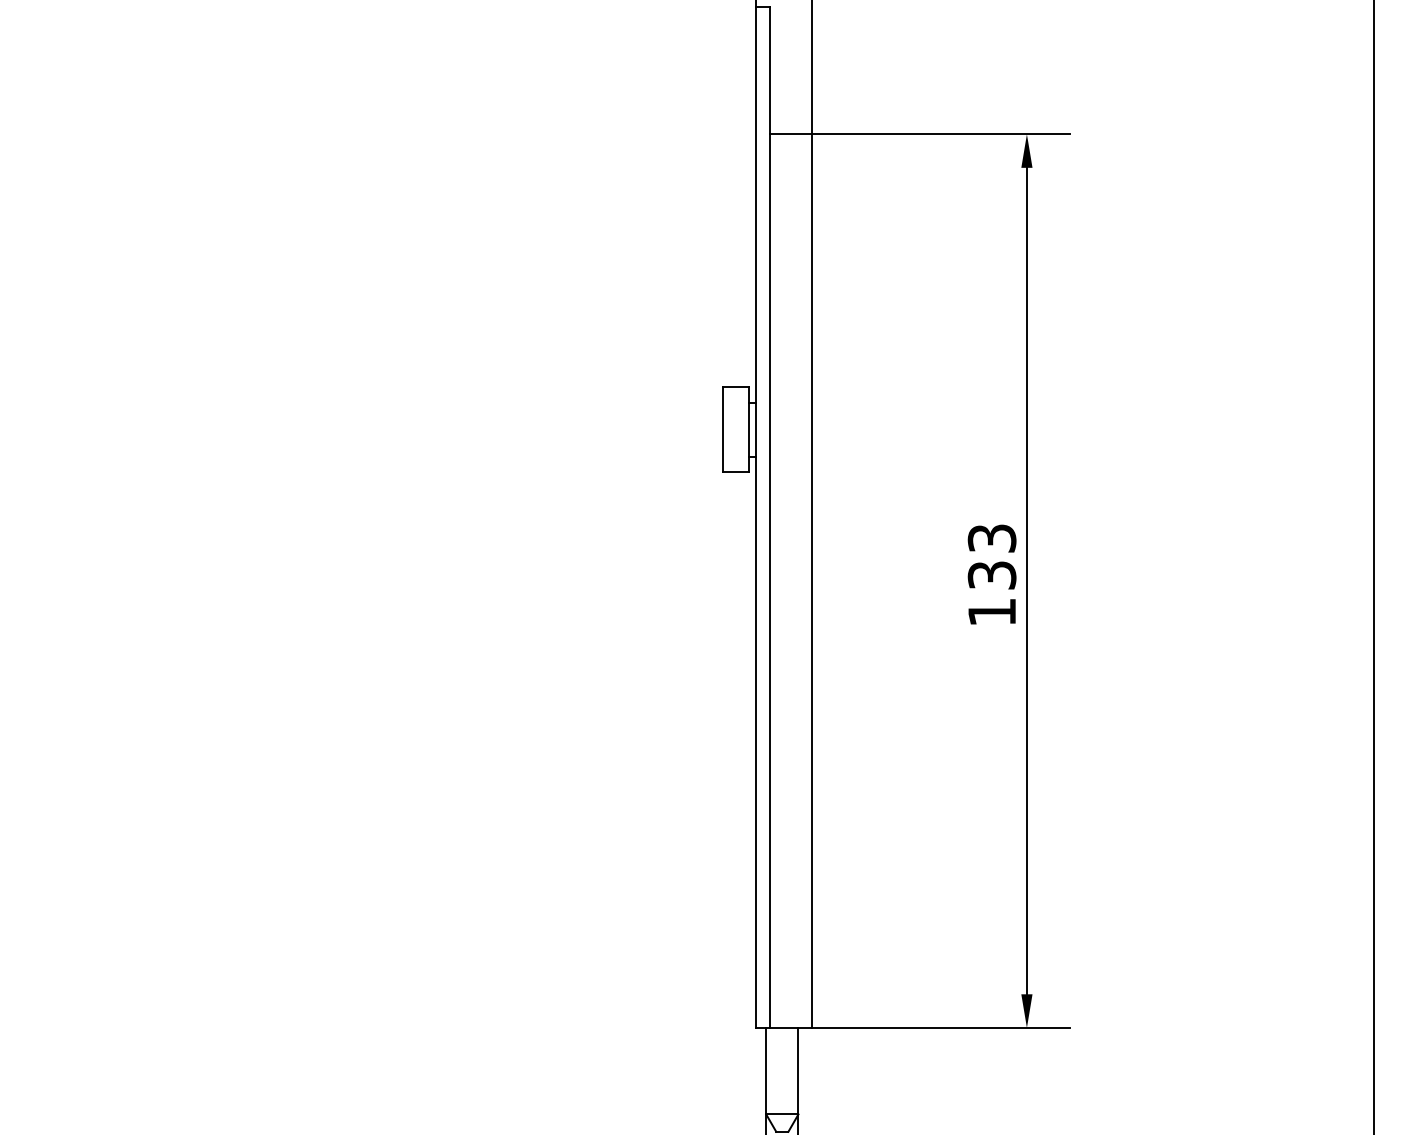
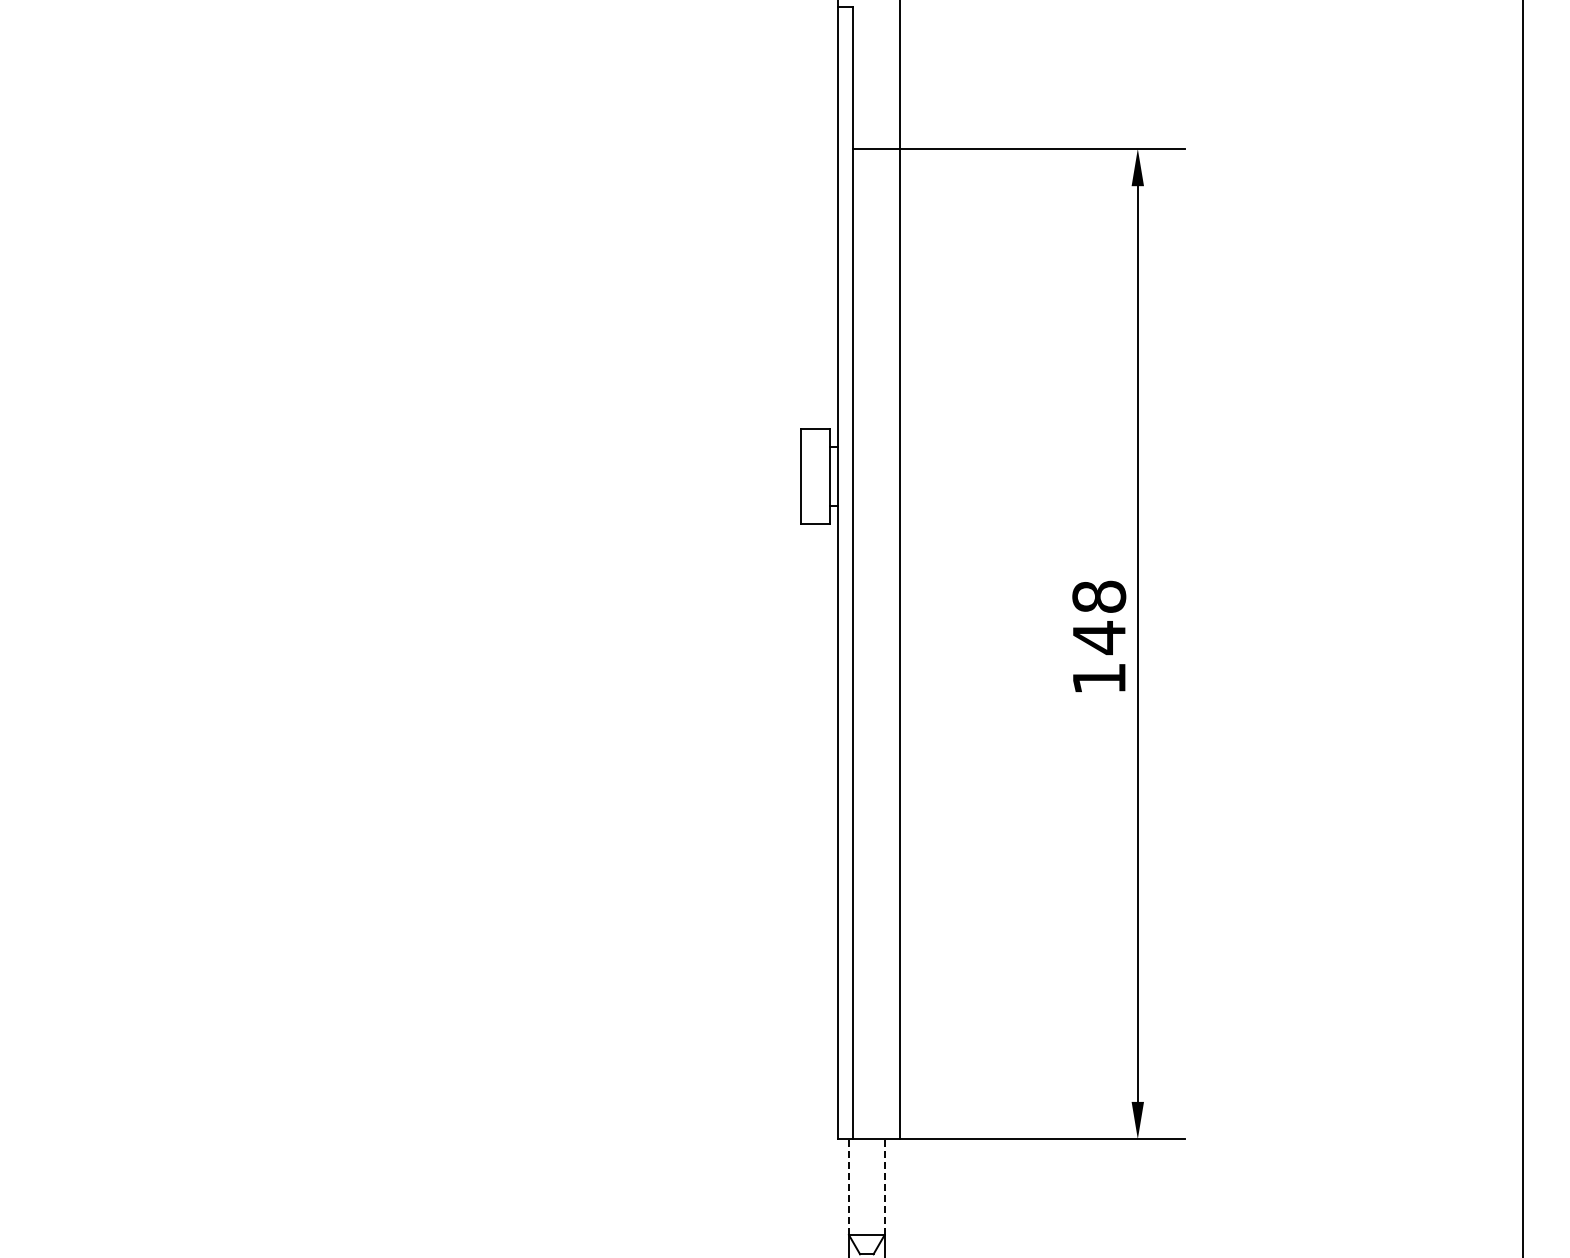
text: (992, 557) -> (1099, 617), 133 -> 148
line: (765, 1071) -> (848, 1187), solid -> dashed
line: (798, 1071) -> (884, 1187), solid -> dashed

